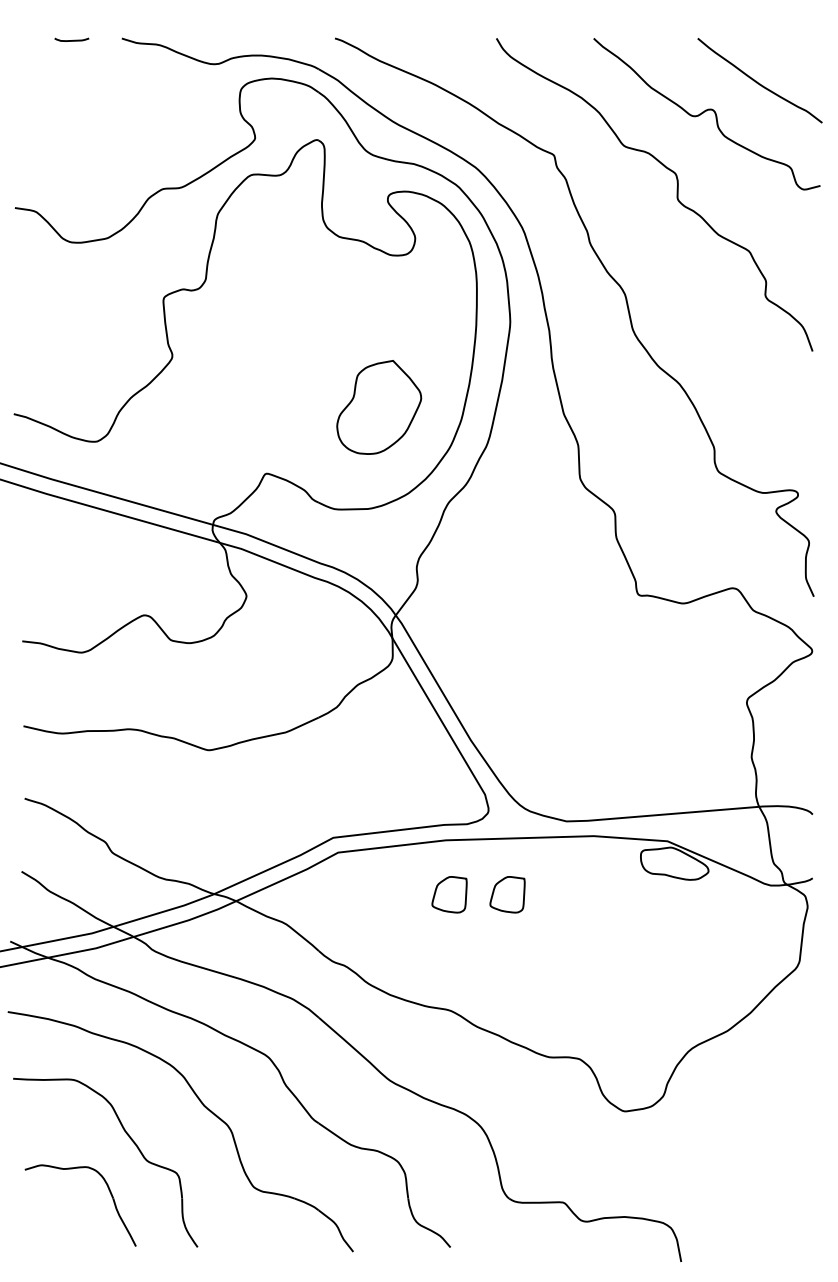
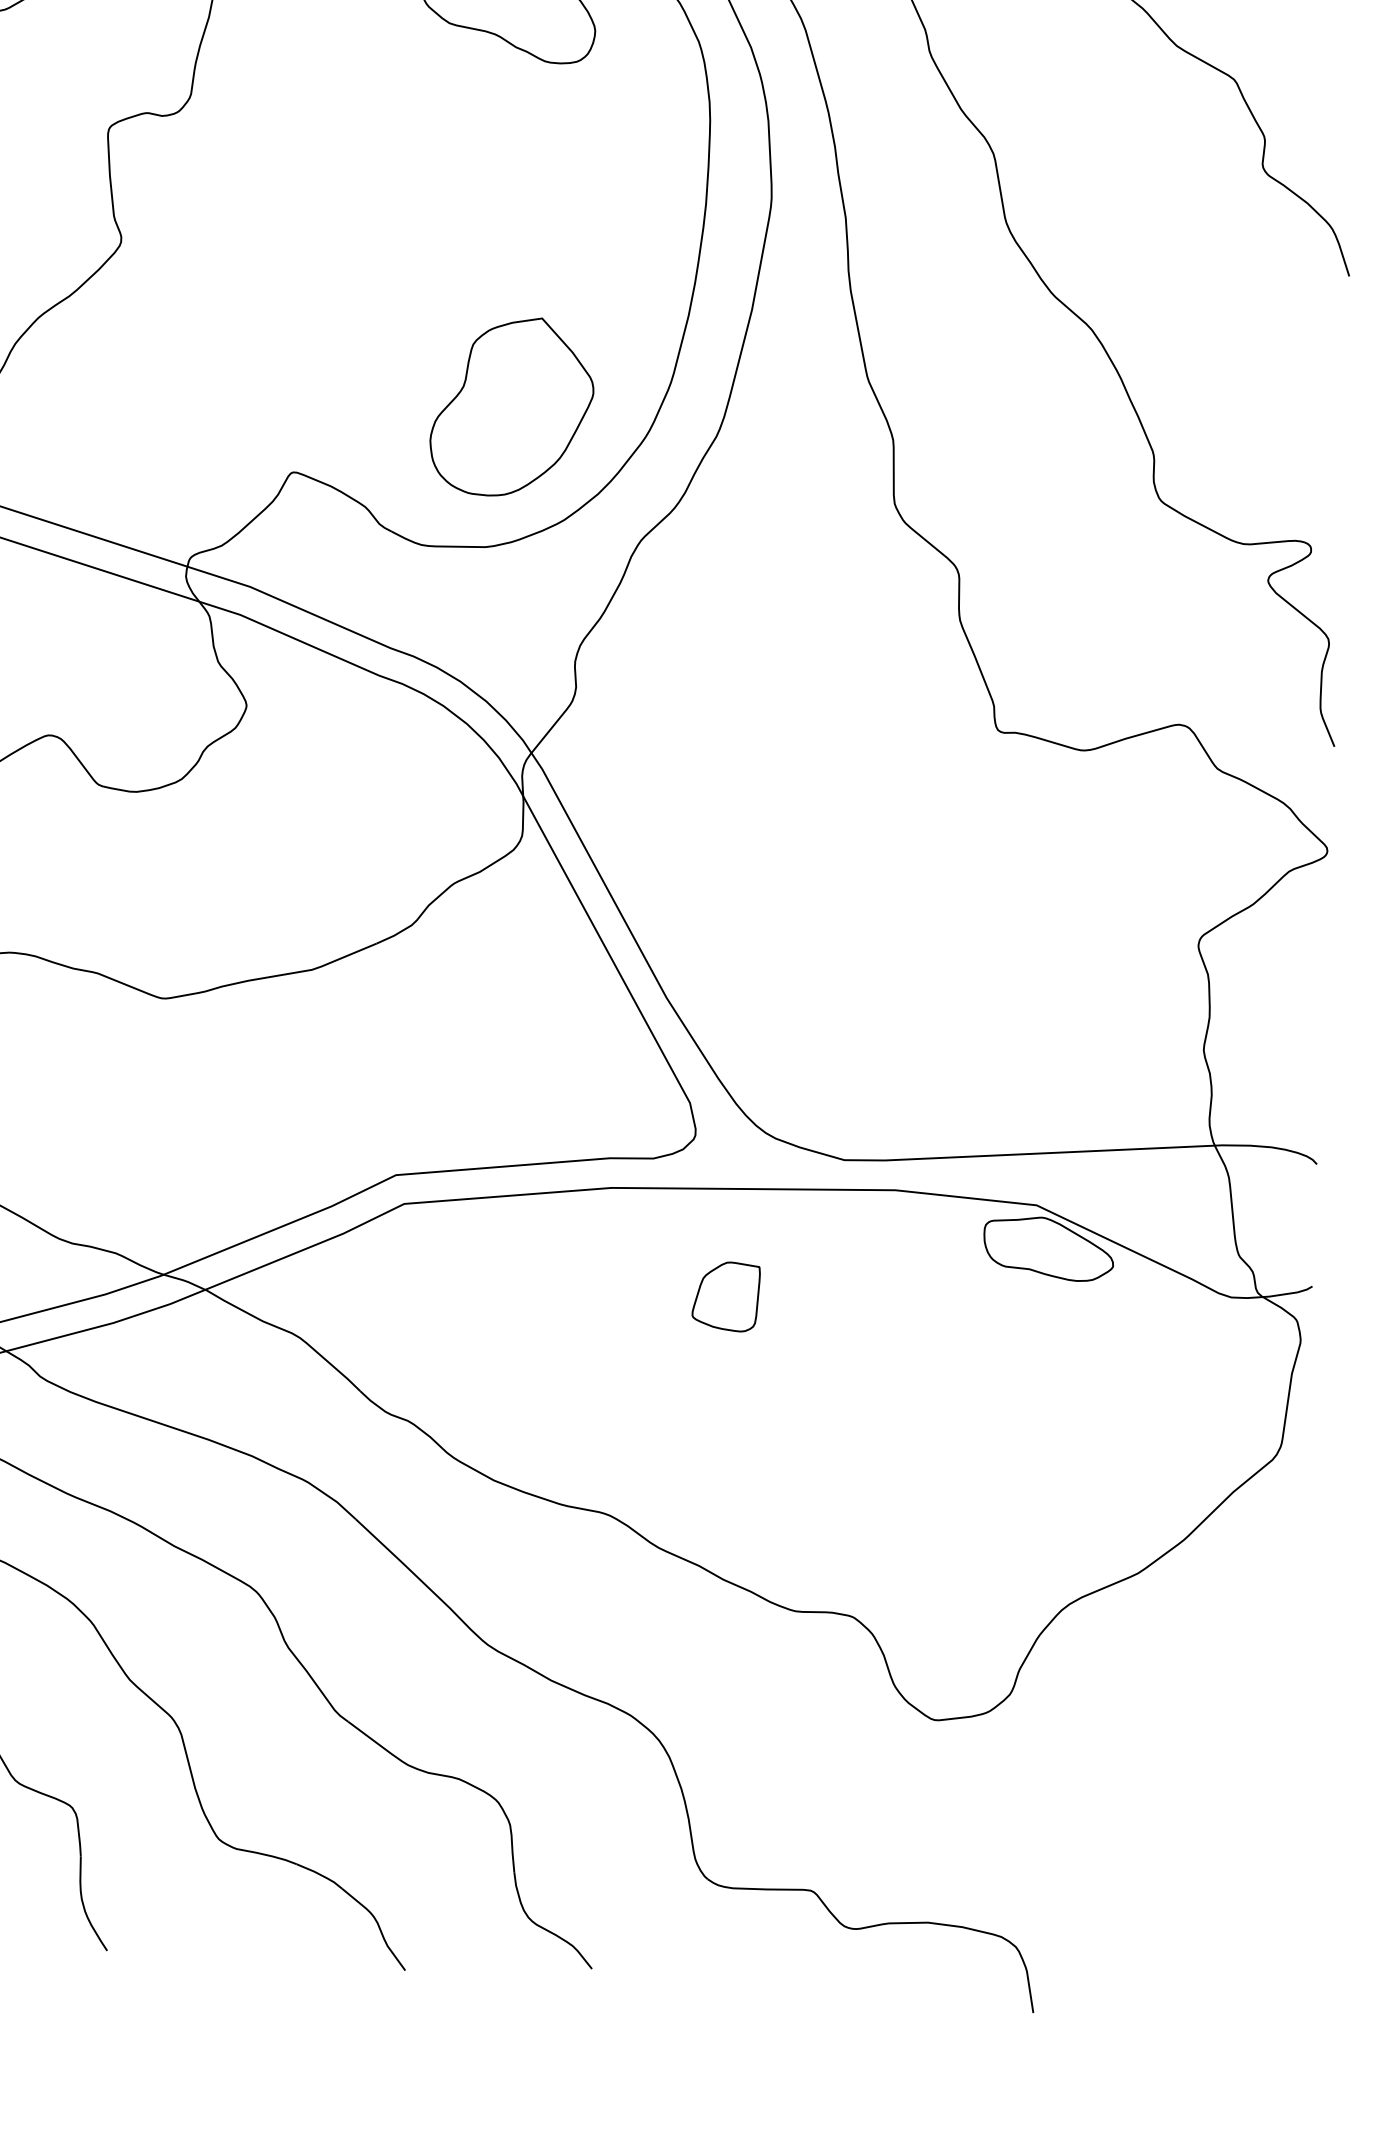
part: (379, 407) -> (512, 407), moved
part: (449, 894) -> (614, 1292), removed

